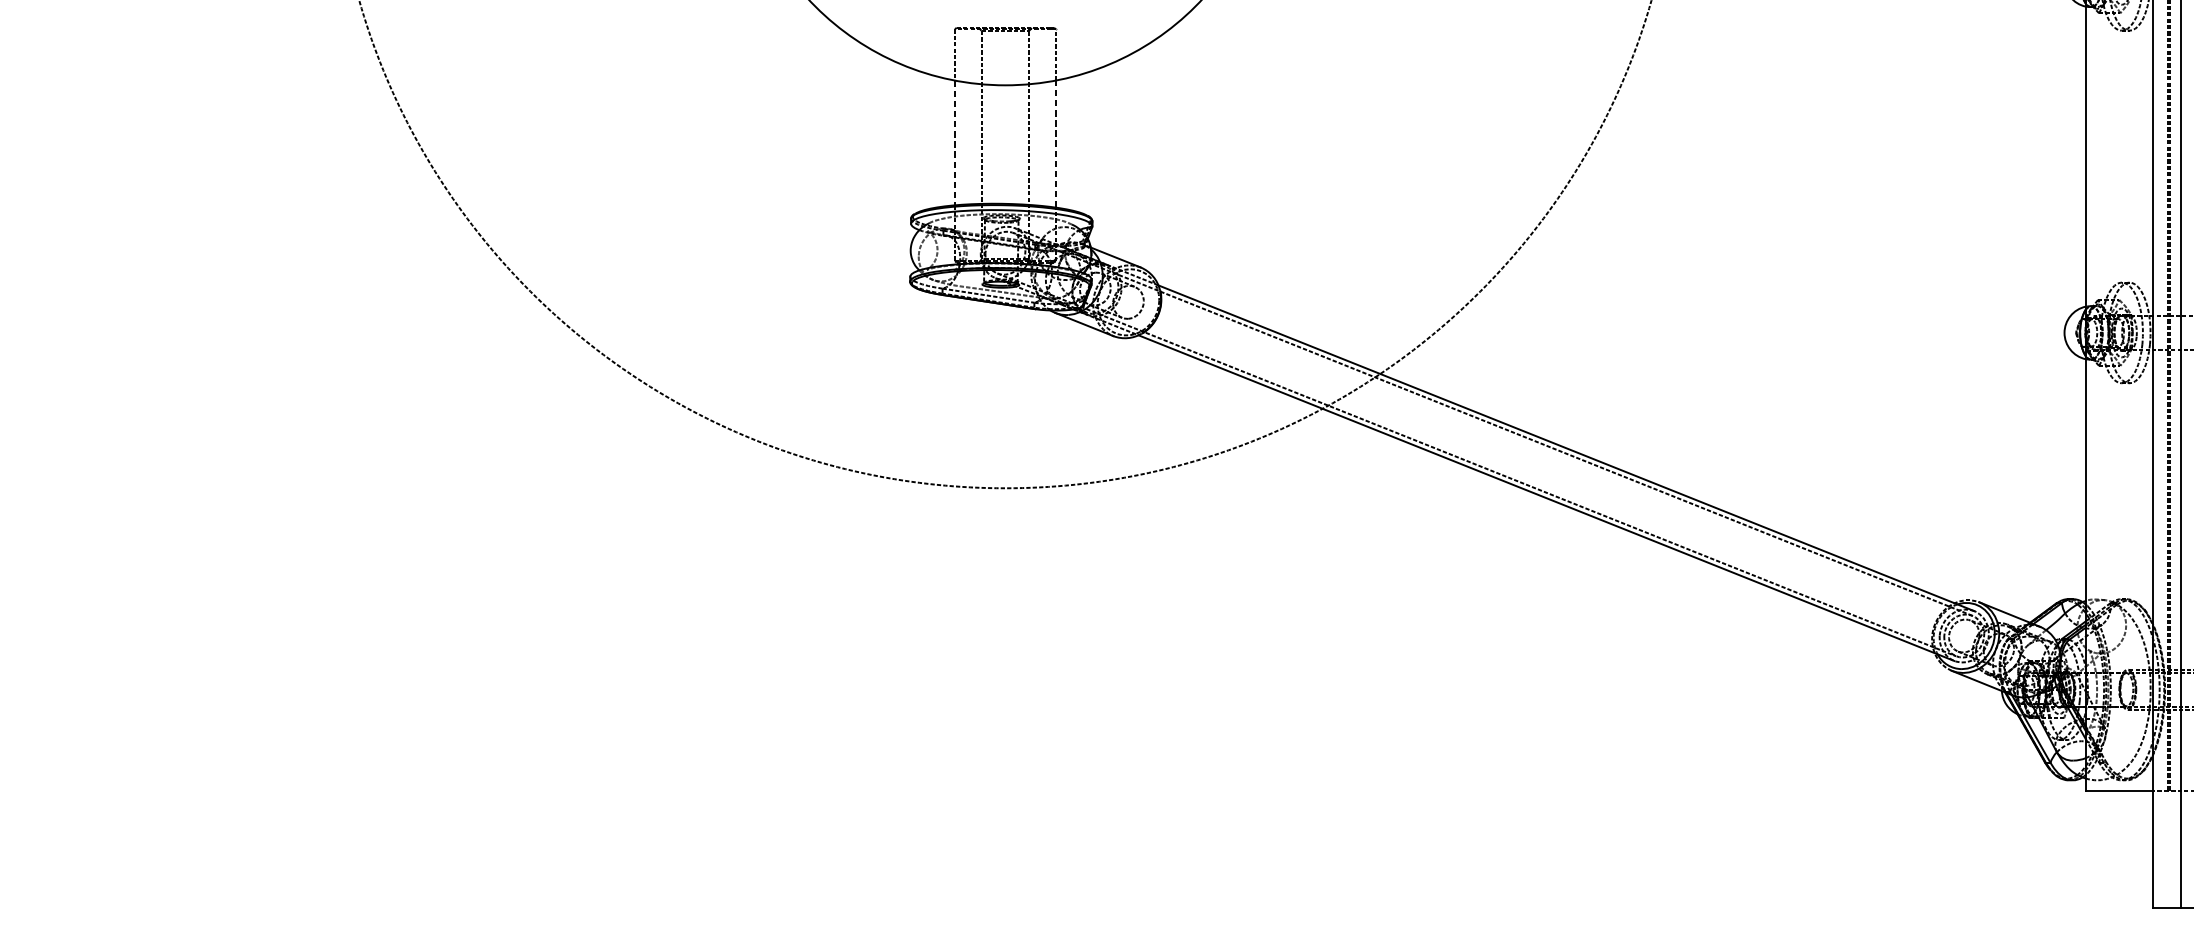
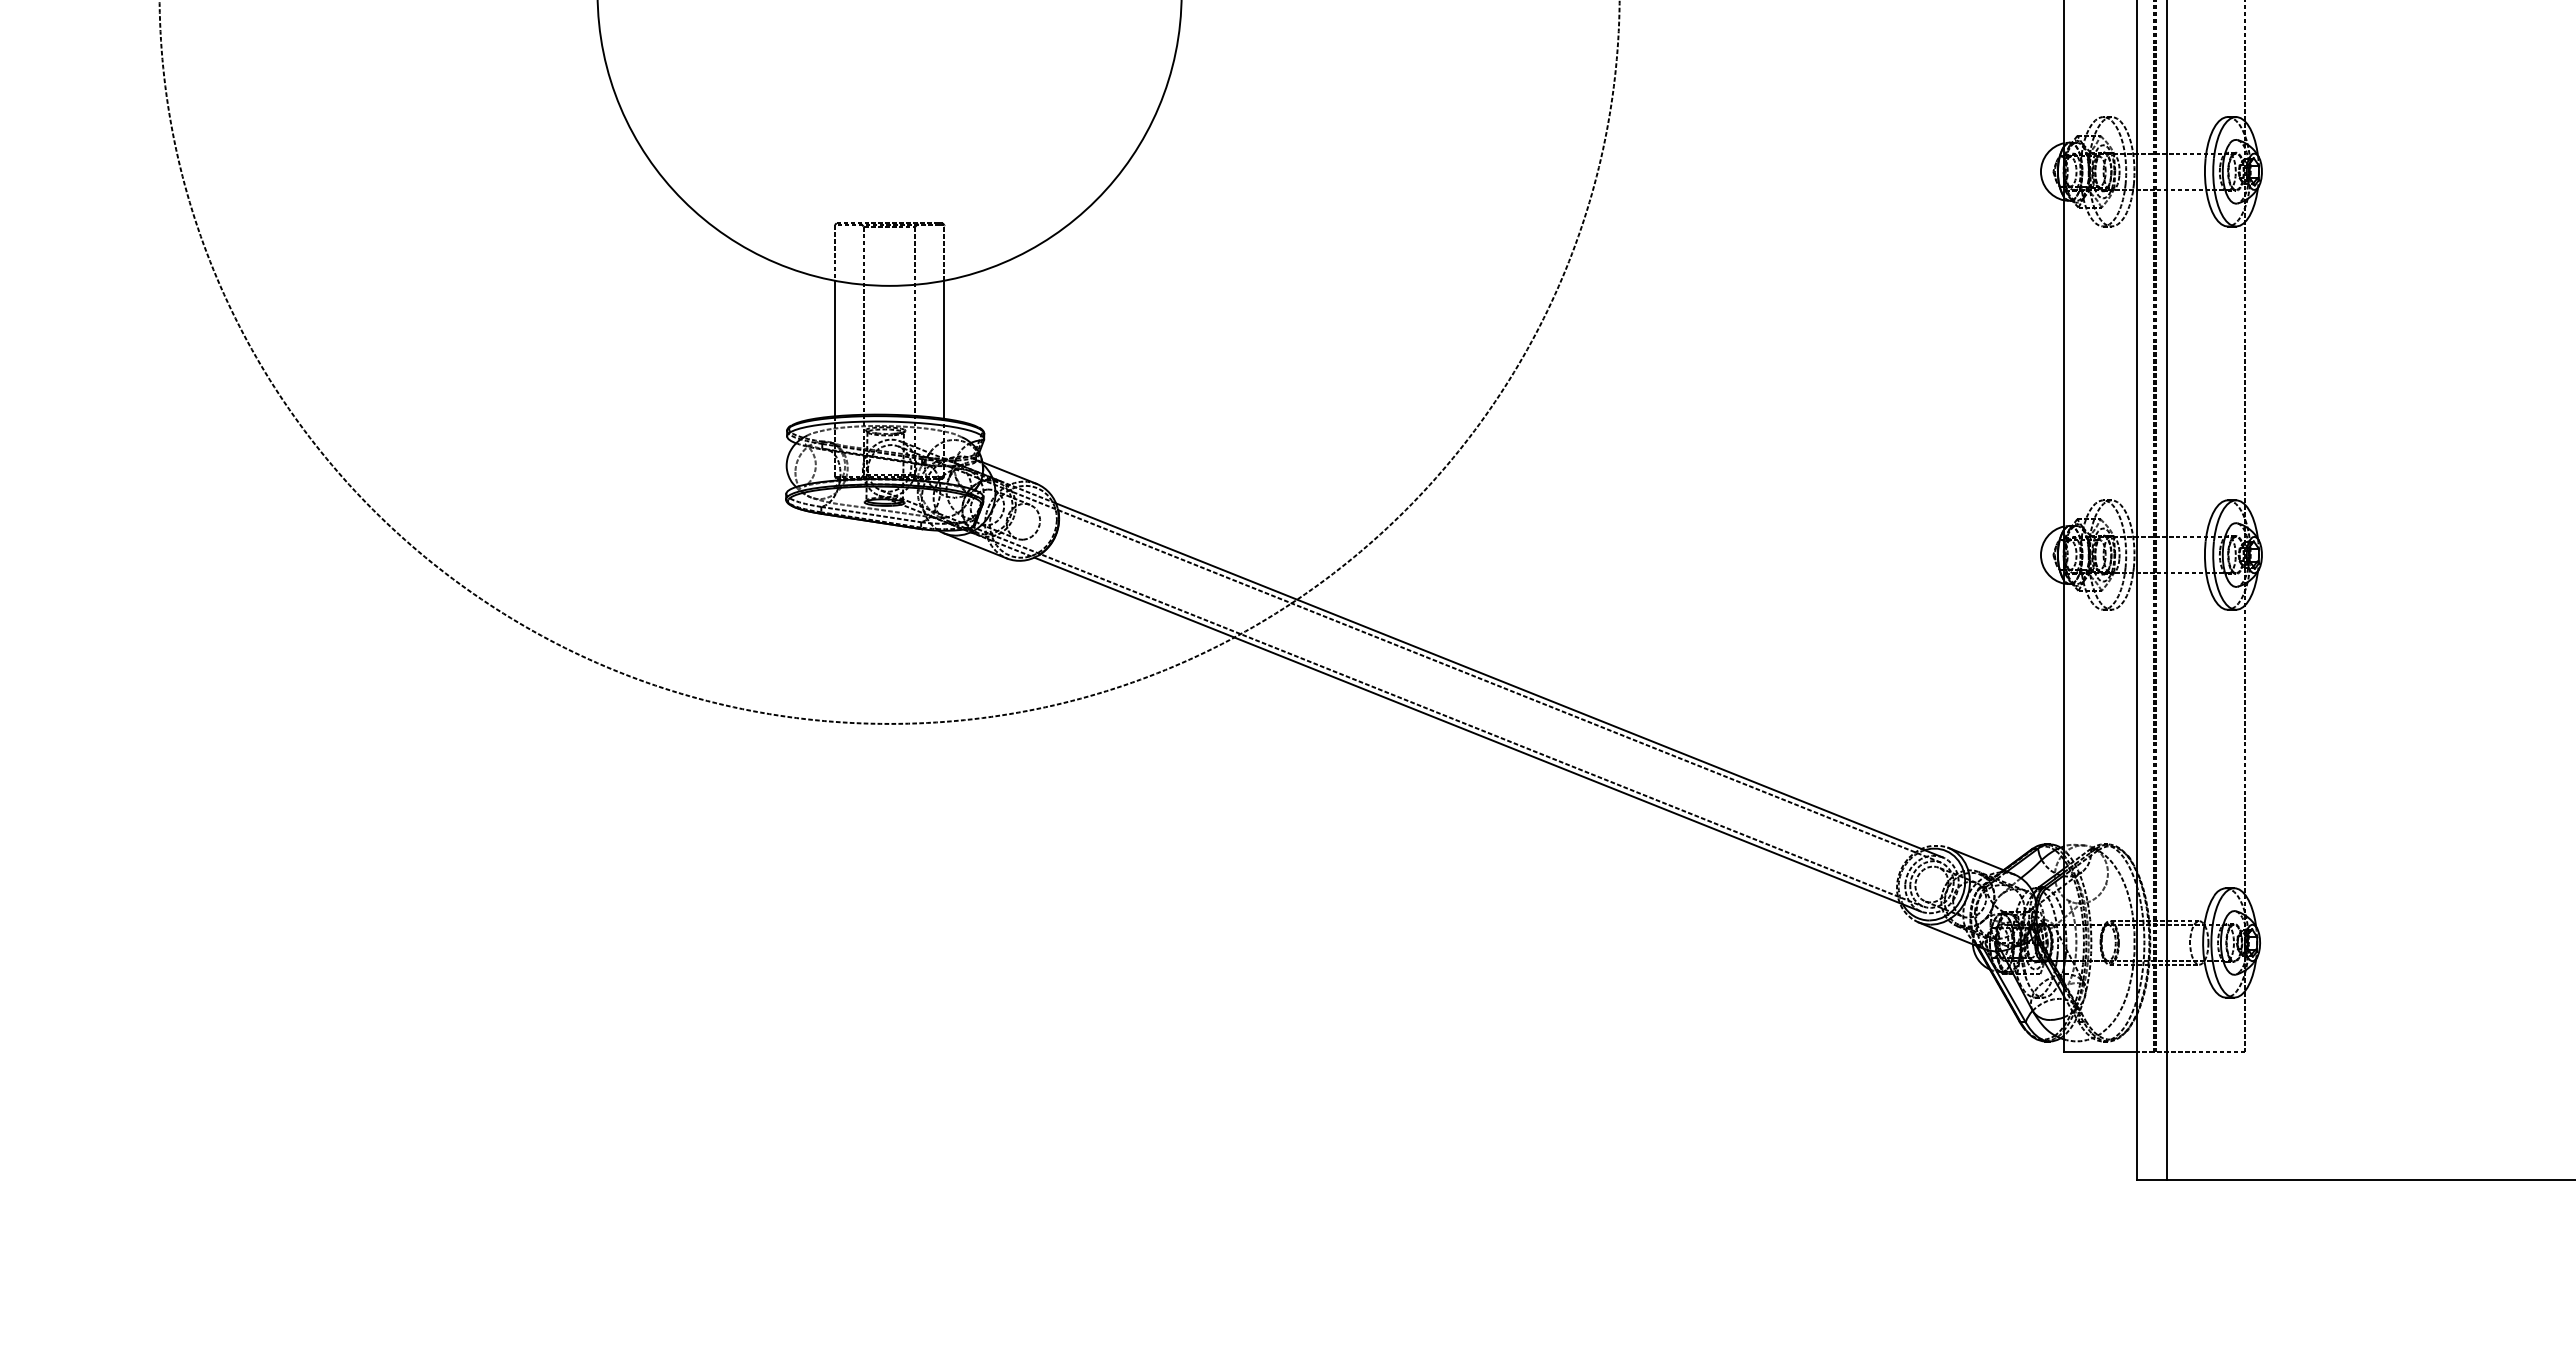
line: (954, 142) -> (834, 348), dashed -> solid
line: (1055, 143) -> (944, 349), dashed -> solid

